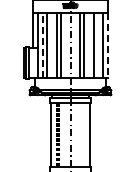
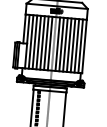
line: (51, 44) -> (38, 41), added
line: (65, 44) -> (49, 42), added
line: (75, 44) -> (58, 43), added
line: (89, 44) -> (69, 44), added
line: (98, 44) -> (77, 45), added
line: (42, 45) -> (30, 41), dashed -> solid
line: (107, 45) -> (84, 46), dashed -> solid

